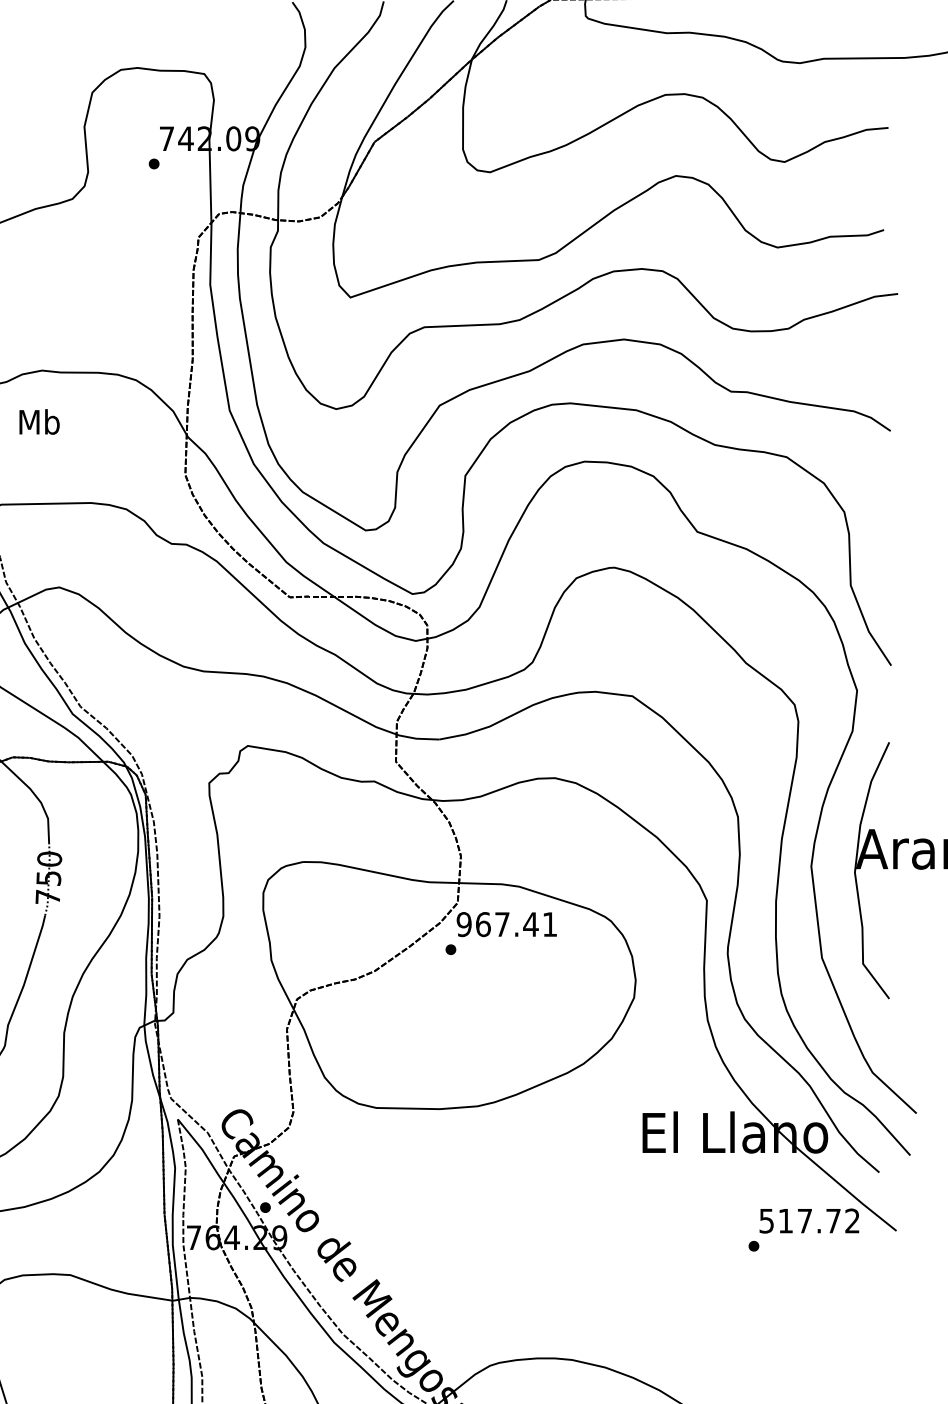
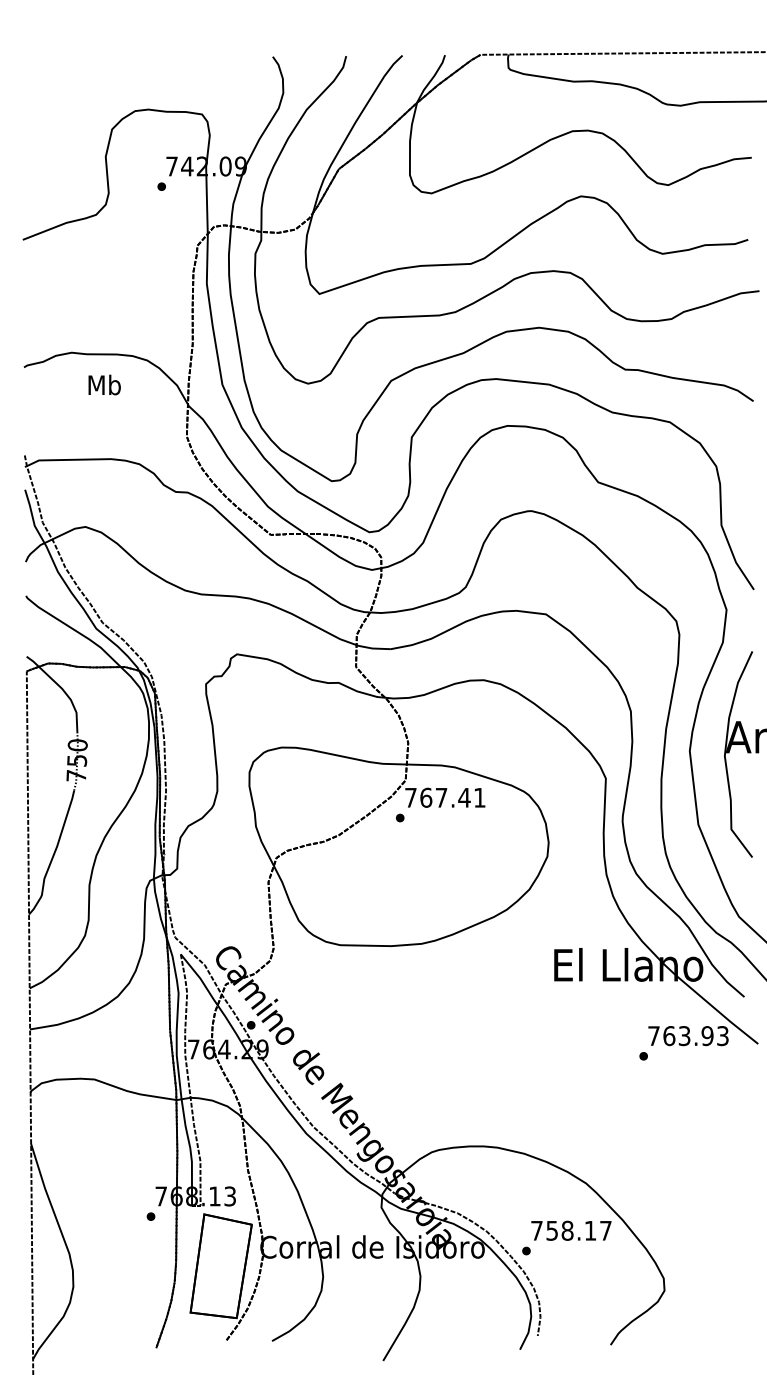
text: (39, 421) -> (104, 384), moved
text: (463, 924) -> (410, 797), 967.41 -> 767.41
text: (809, 1221) -> (688, 1036), 517.72 -> 763.93

